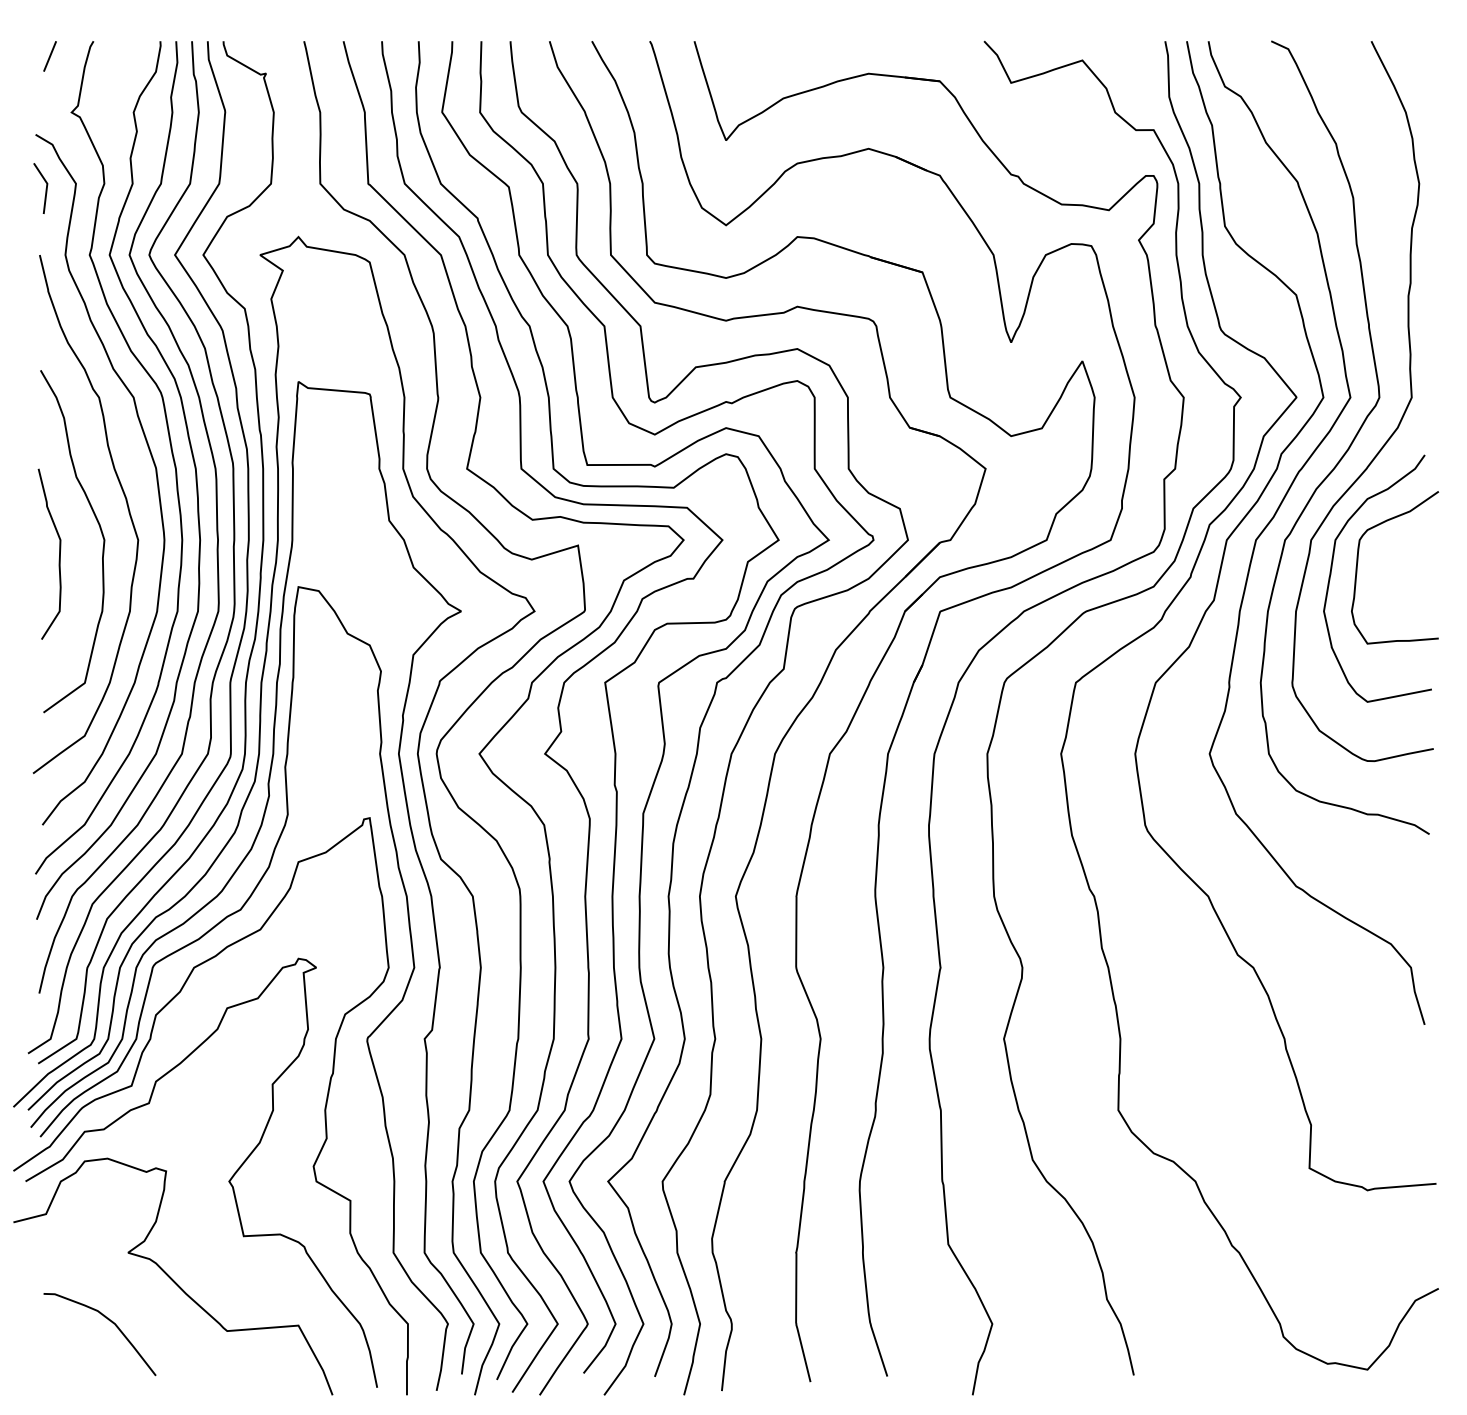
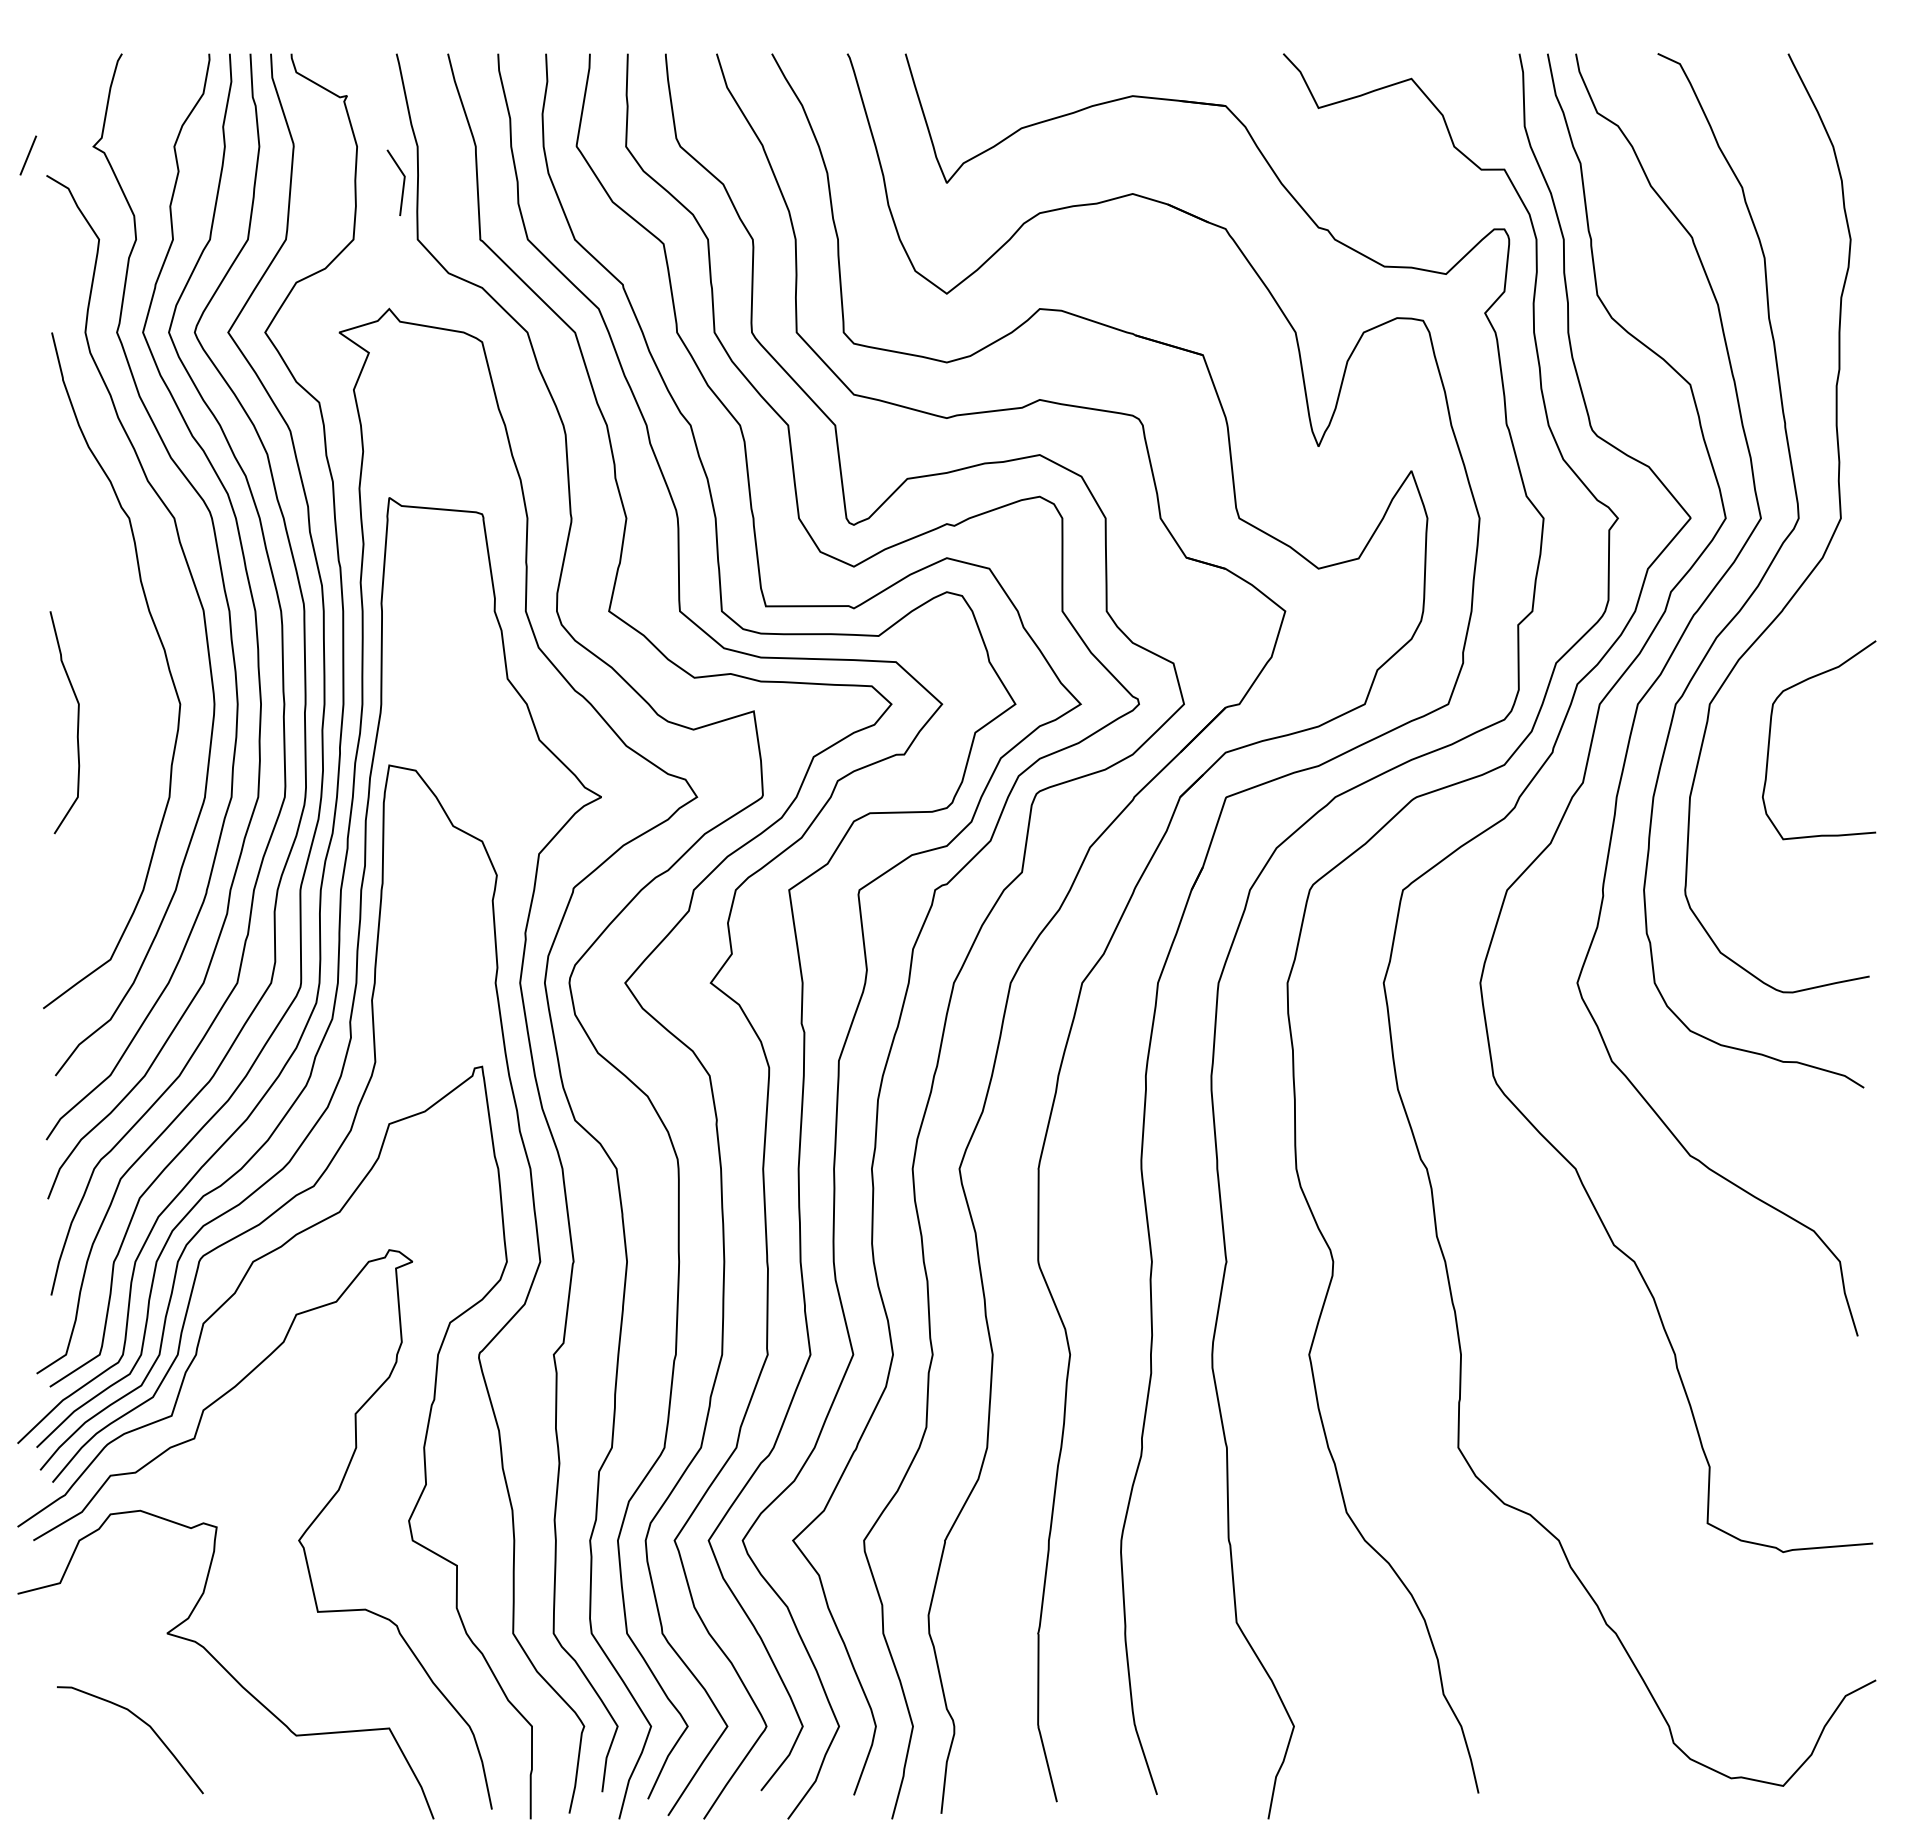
line: (50, 56) -> (28, 155), moved
line: (45, 190) -> (402, 185), moved
curve: (100, 531) -> (131, 693), removed
curve: (1331, 572) -> (1736, 746), removed

